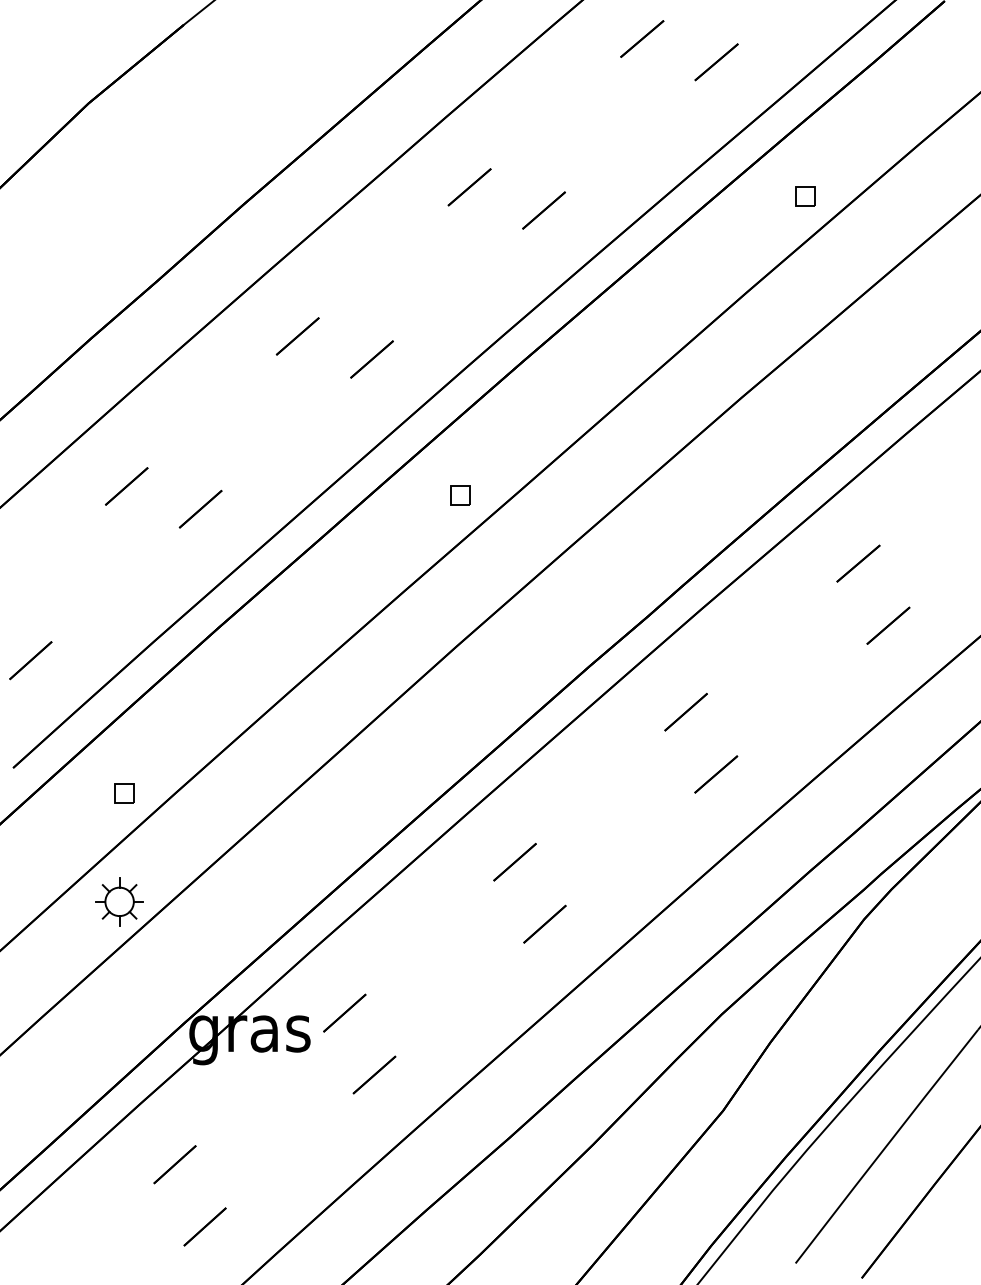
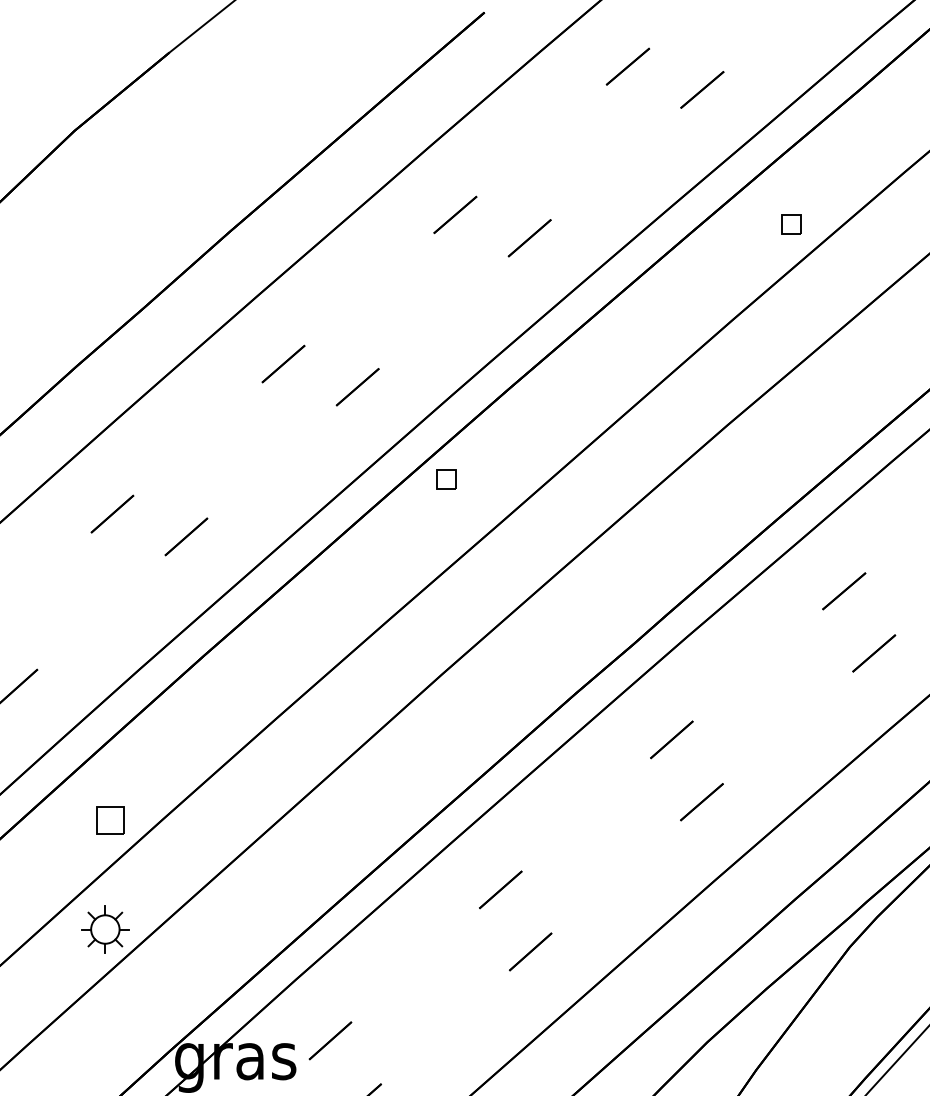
part: (460, 495) -> (446, 479), moved
part: (124, 793) -> (110, 821), size x1.4

